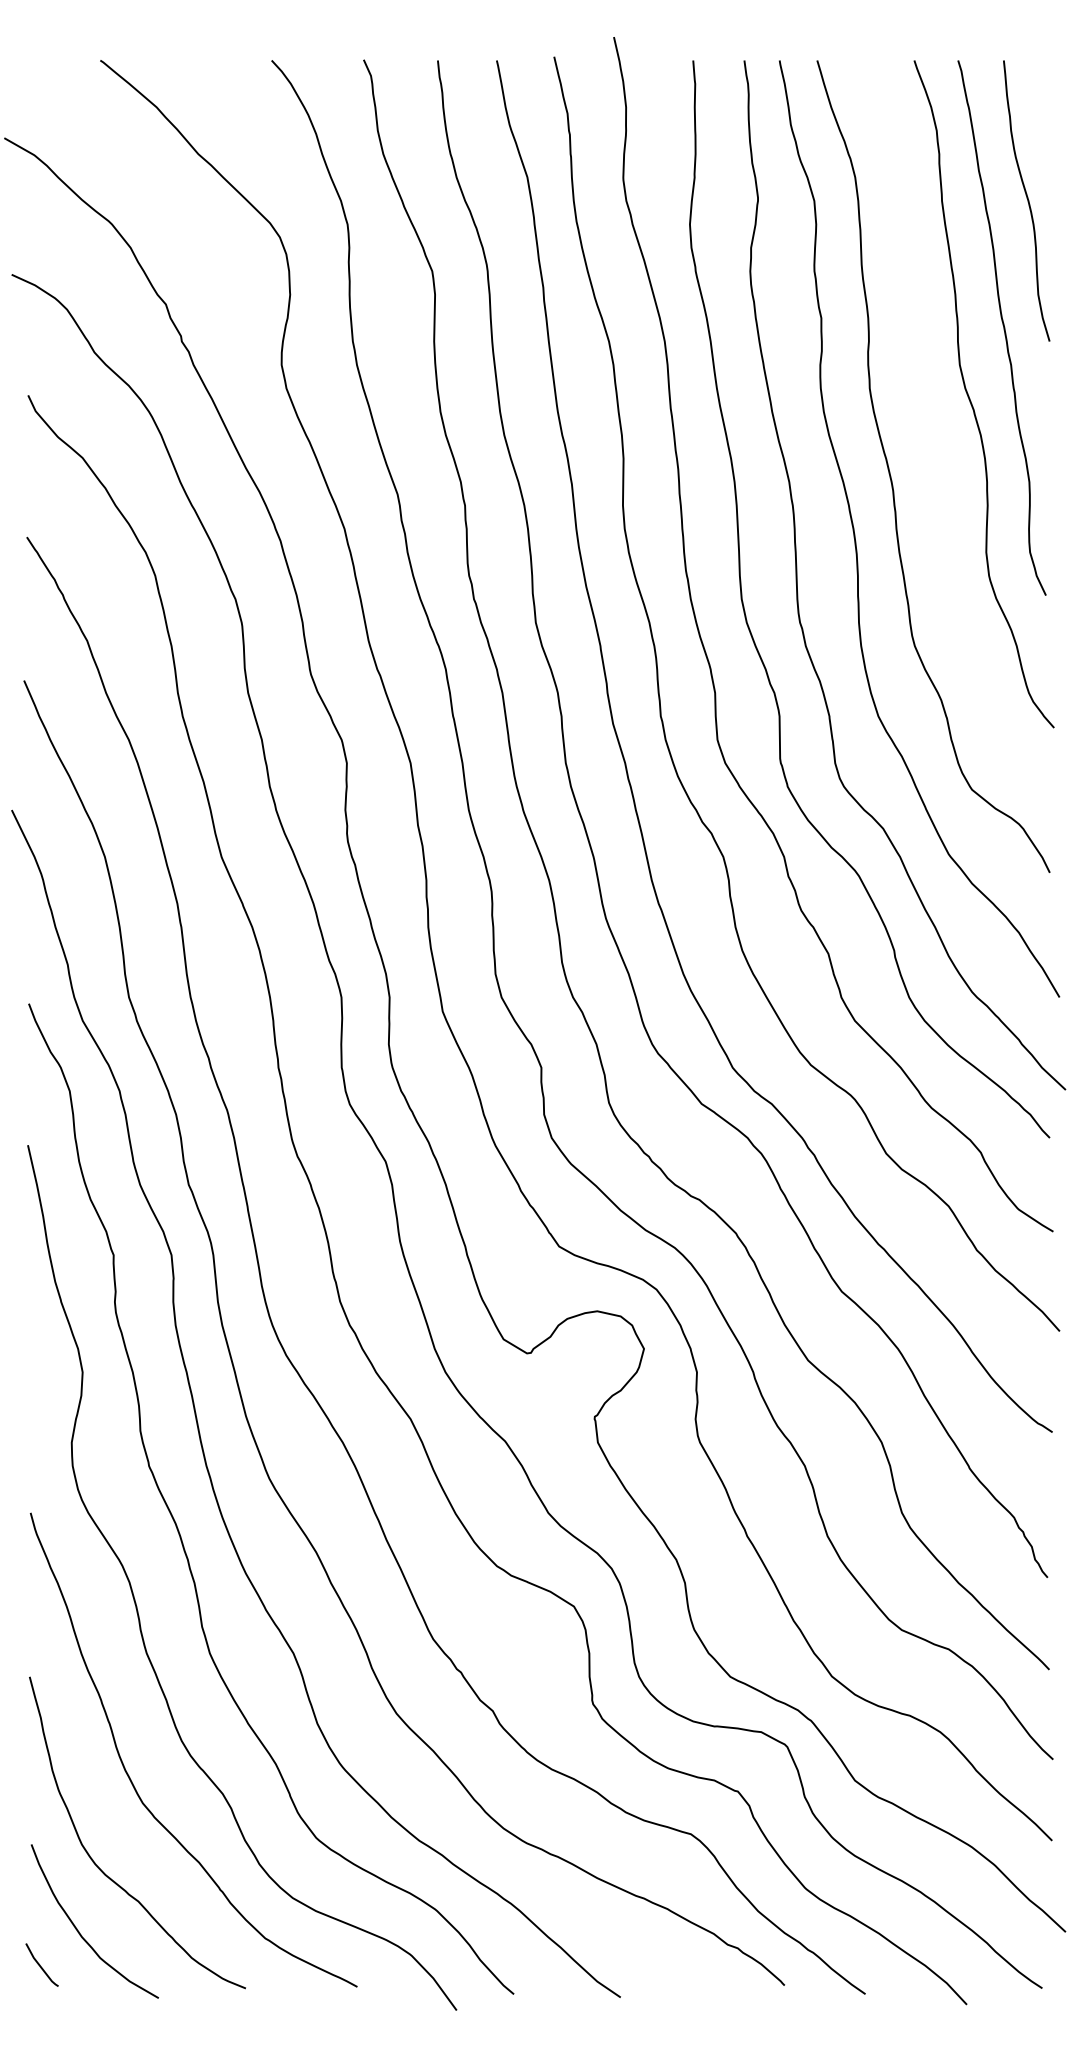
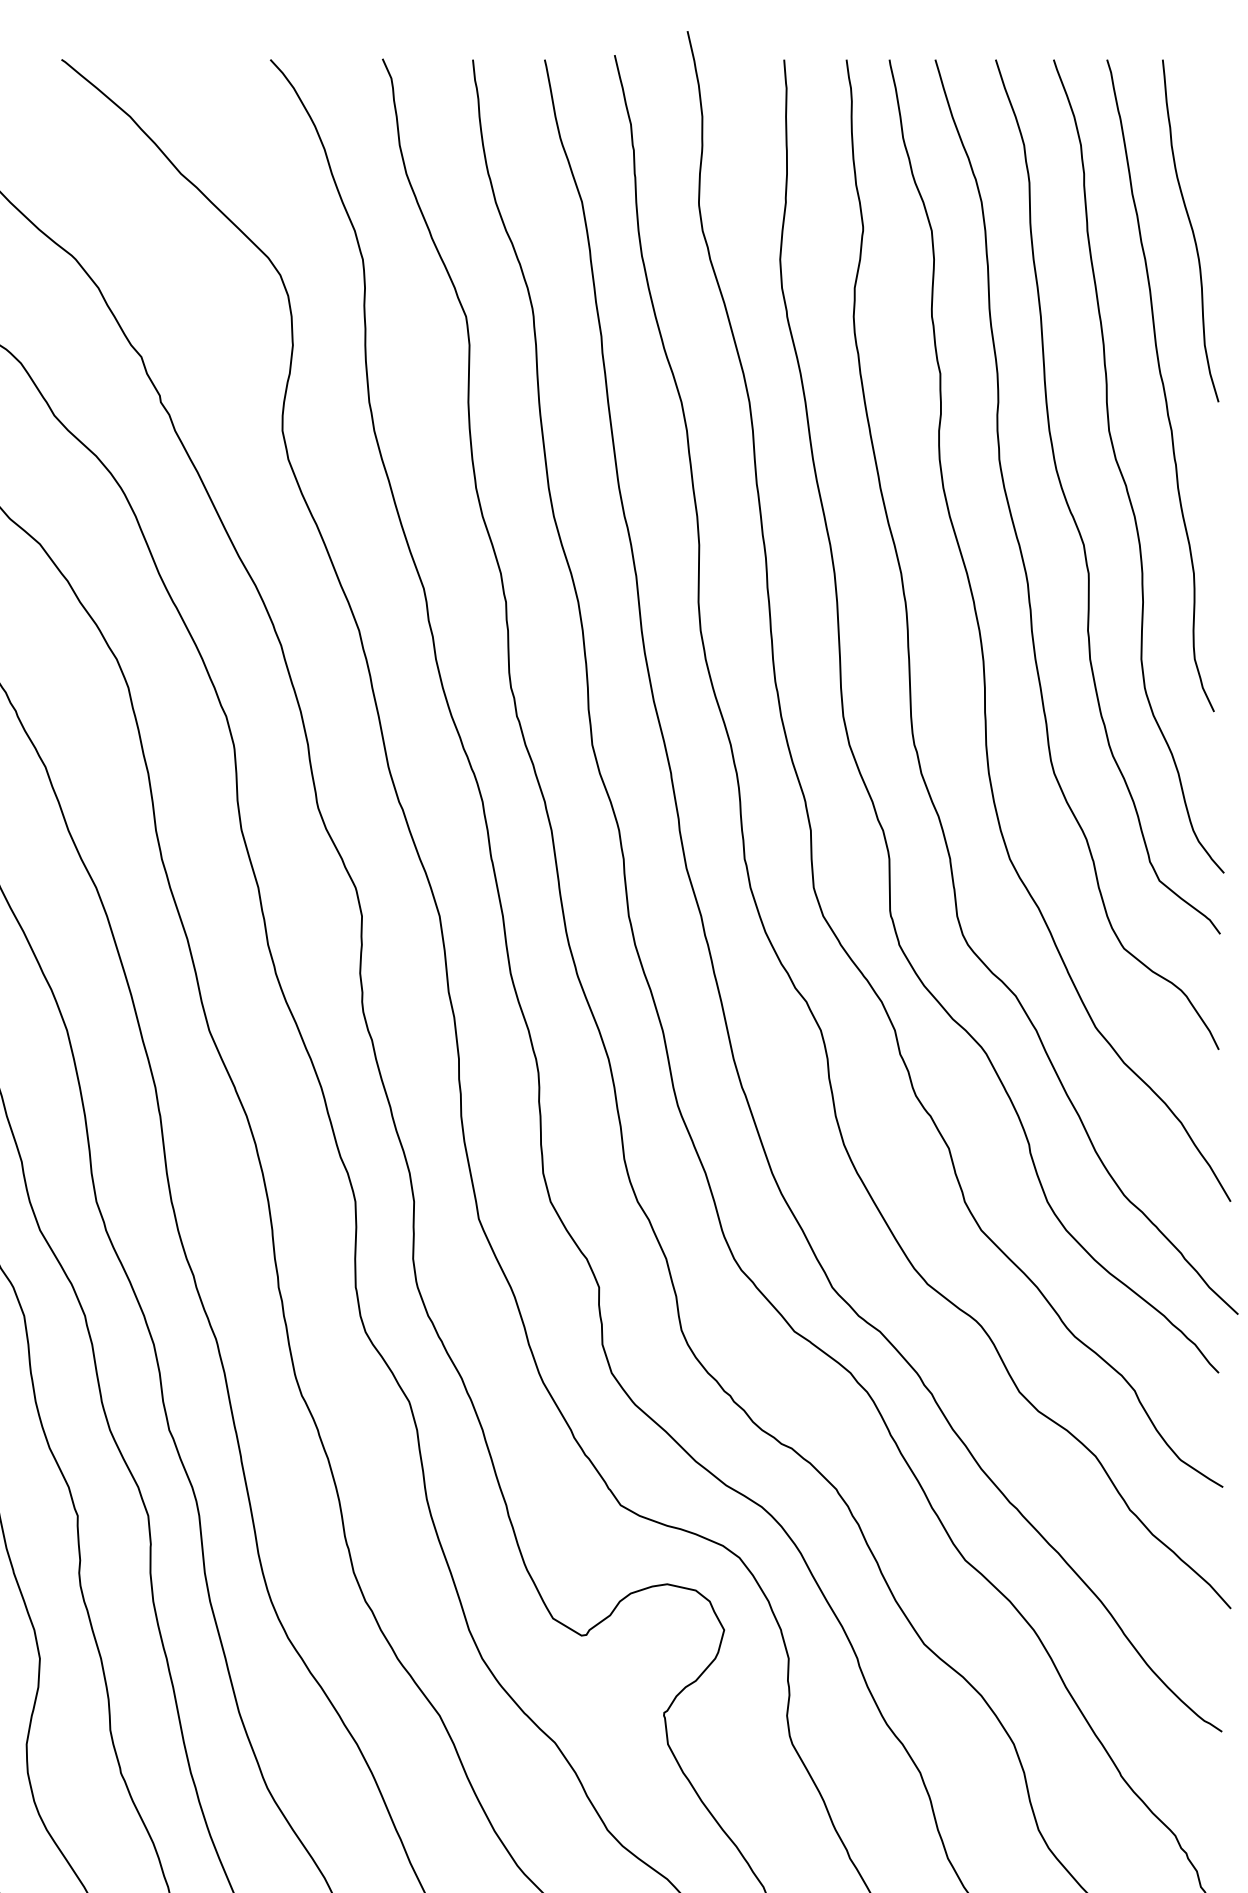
curve: (930, 433) -> (1073, 514), added

